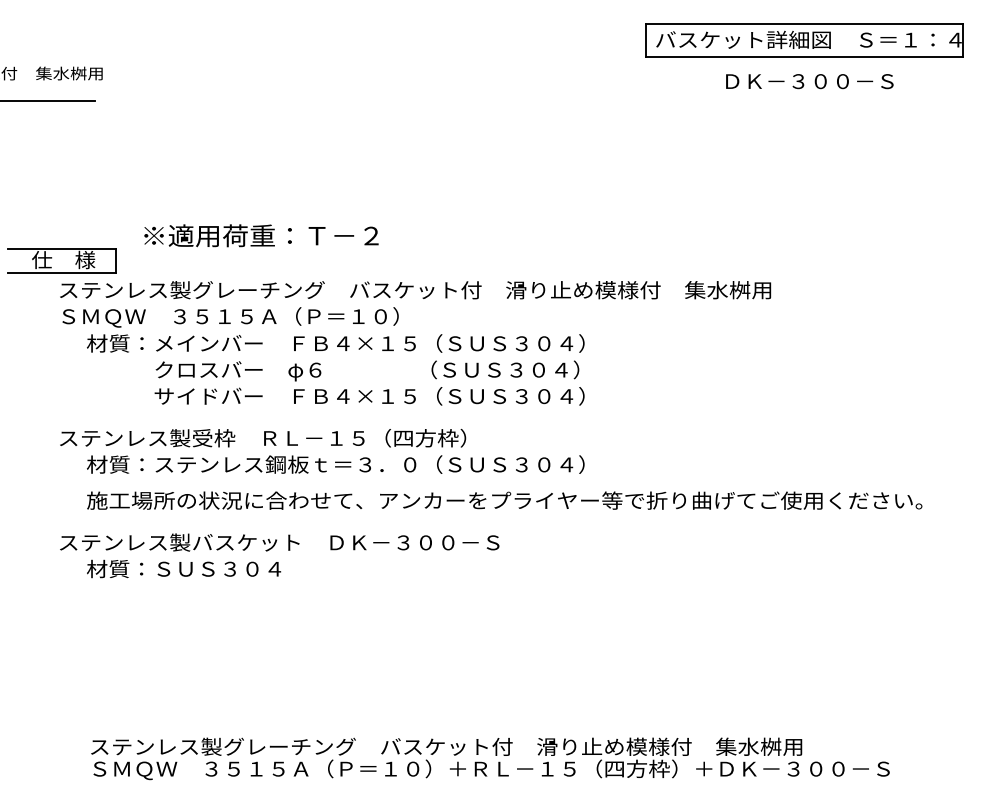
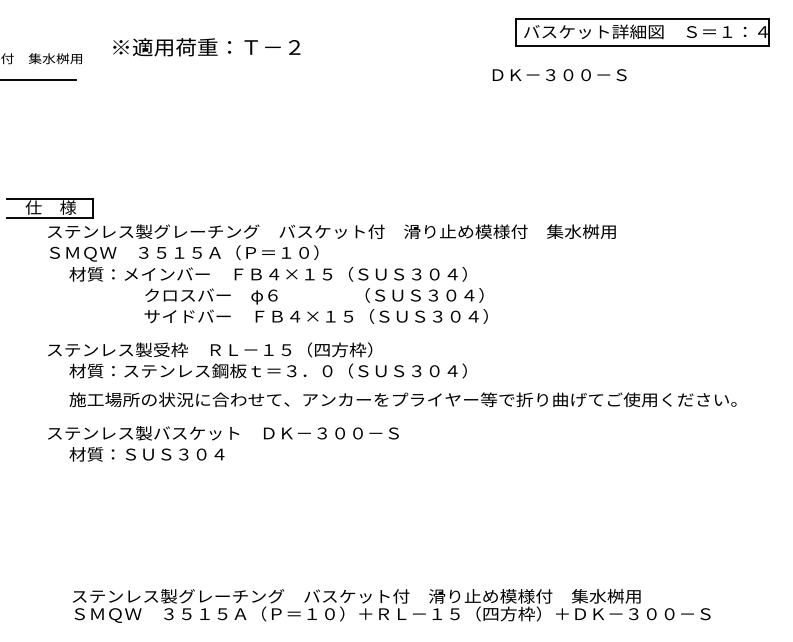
text: (809, 82) -> (559, 75), moved
text: (261, 236) -> (206, 47), moved
text: (368, 382) -> (315, 305), moved

